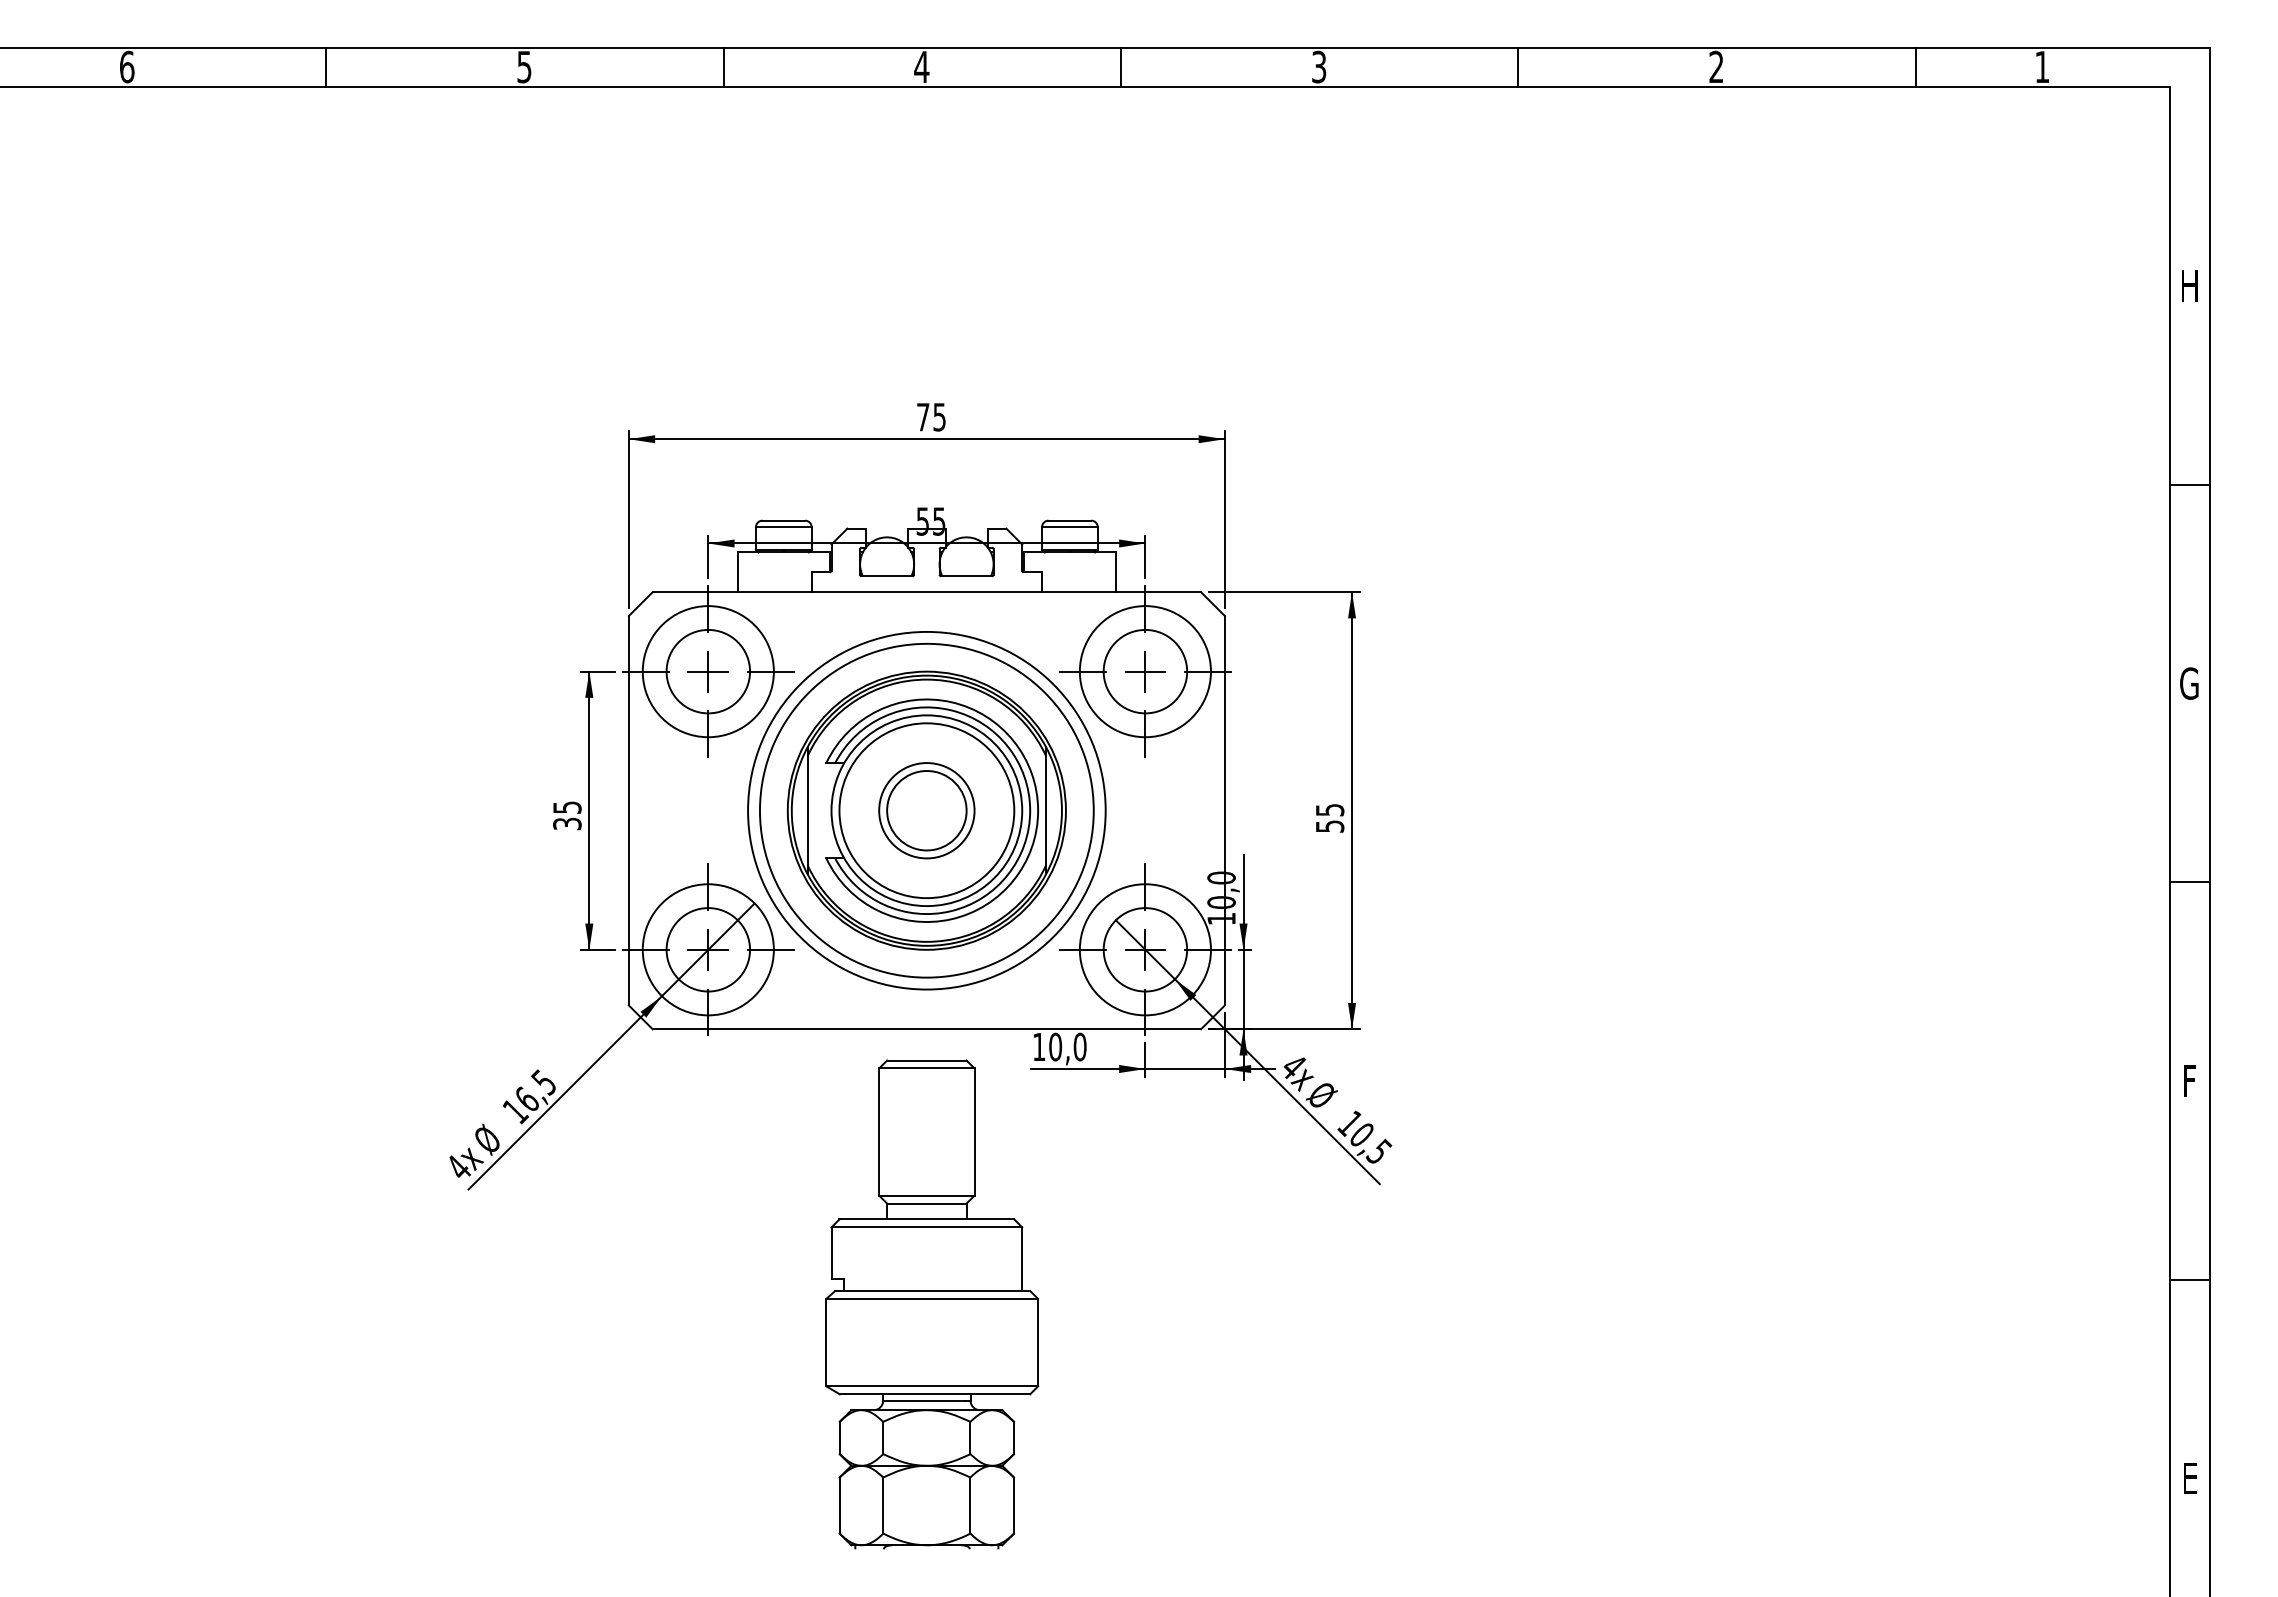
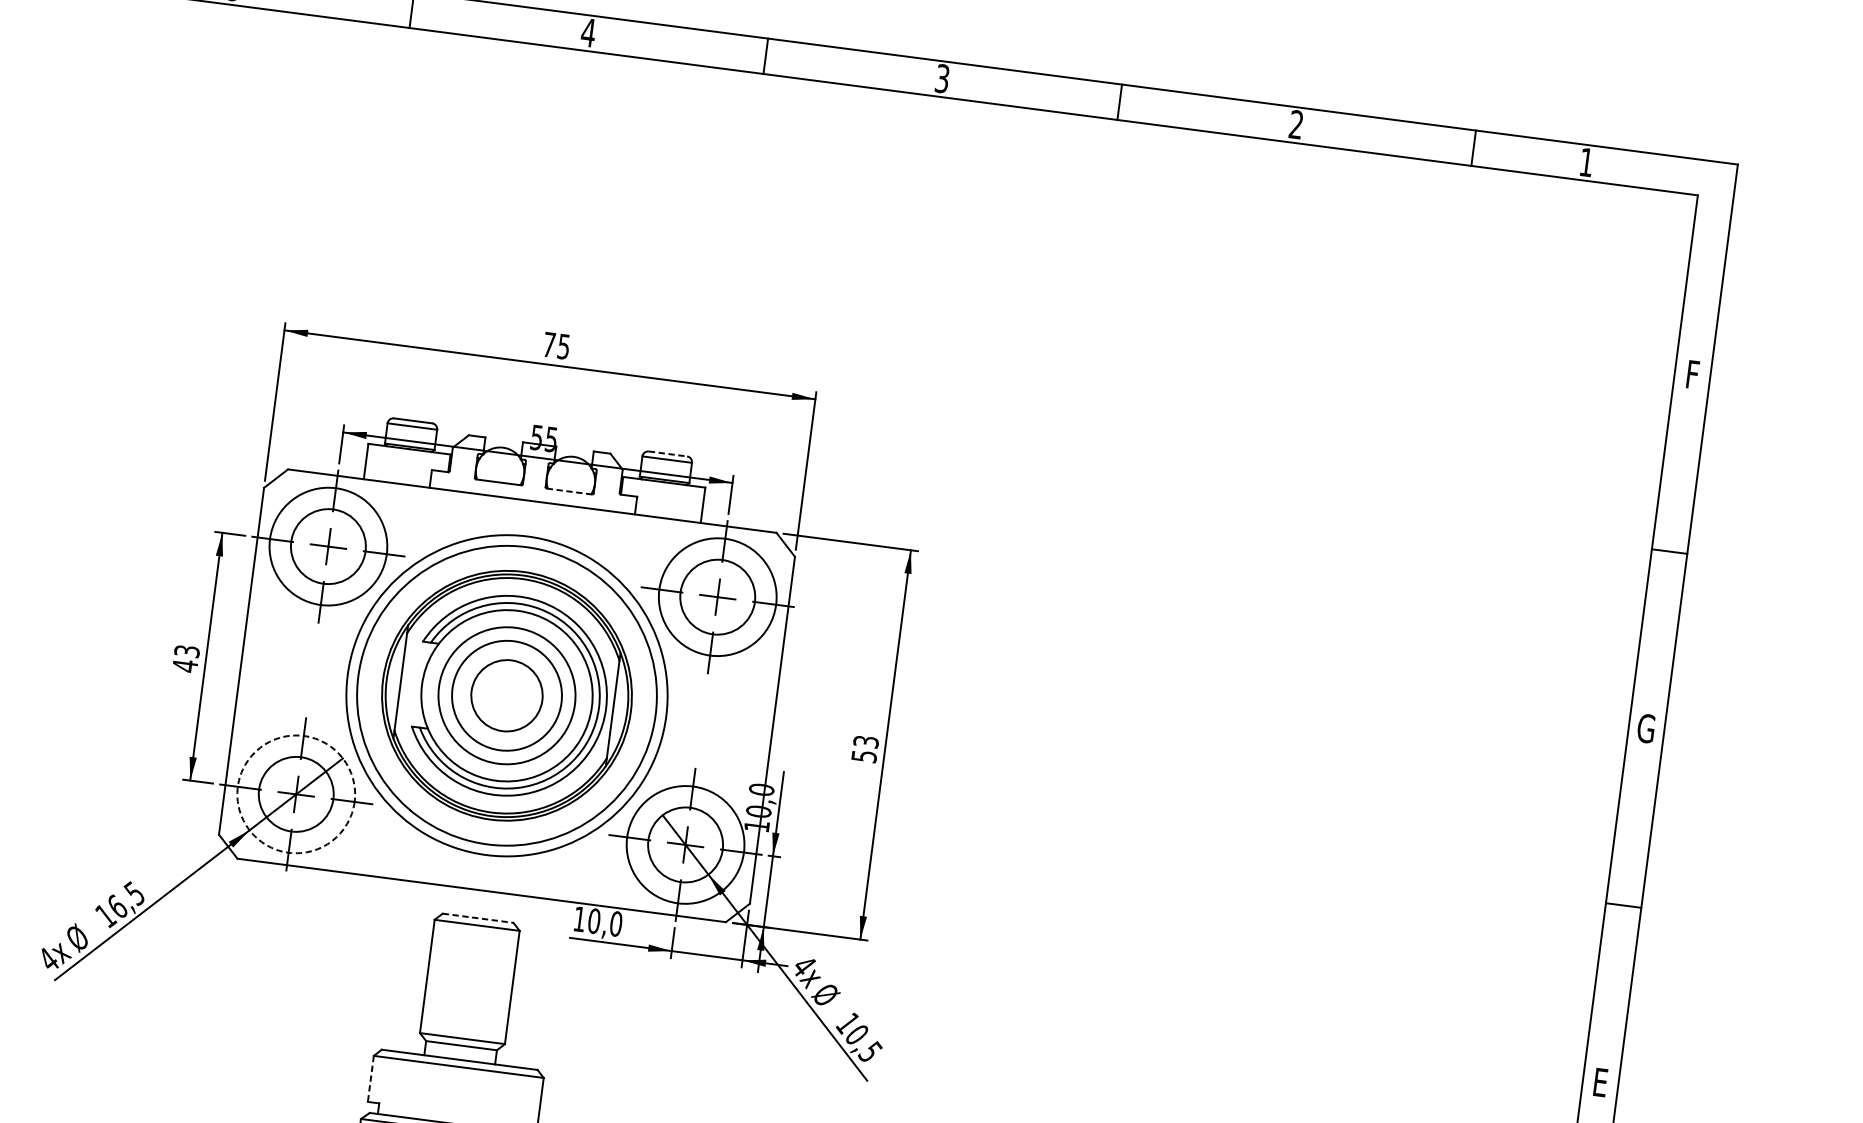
text: (2189, 285) -> (1692, 374), H -> F
line: (1070, 520) -> (668, 453), solid -> dashed
line: (966, 576) -> (569, 491), solid -> dashed
text: (1329, 809) -> (865, 741), 55 -> 53
circle: (926, 810) -> (506, 695), size x0.7
circle: (926, 810) -> (506, 695), size x1.6
text: (567, 815) -> (186, 658), 35 -> 43
circle: (707, 949) -> (295, 794), solid -> dashed
line: (926, 1060) -> (477, 918), solid -> dashed
text: (2189, 1080) -> (1600, 1082), F -> E
line: (831, 1253) -> (370, 1079), solid -> dashed

